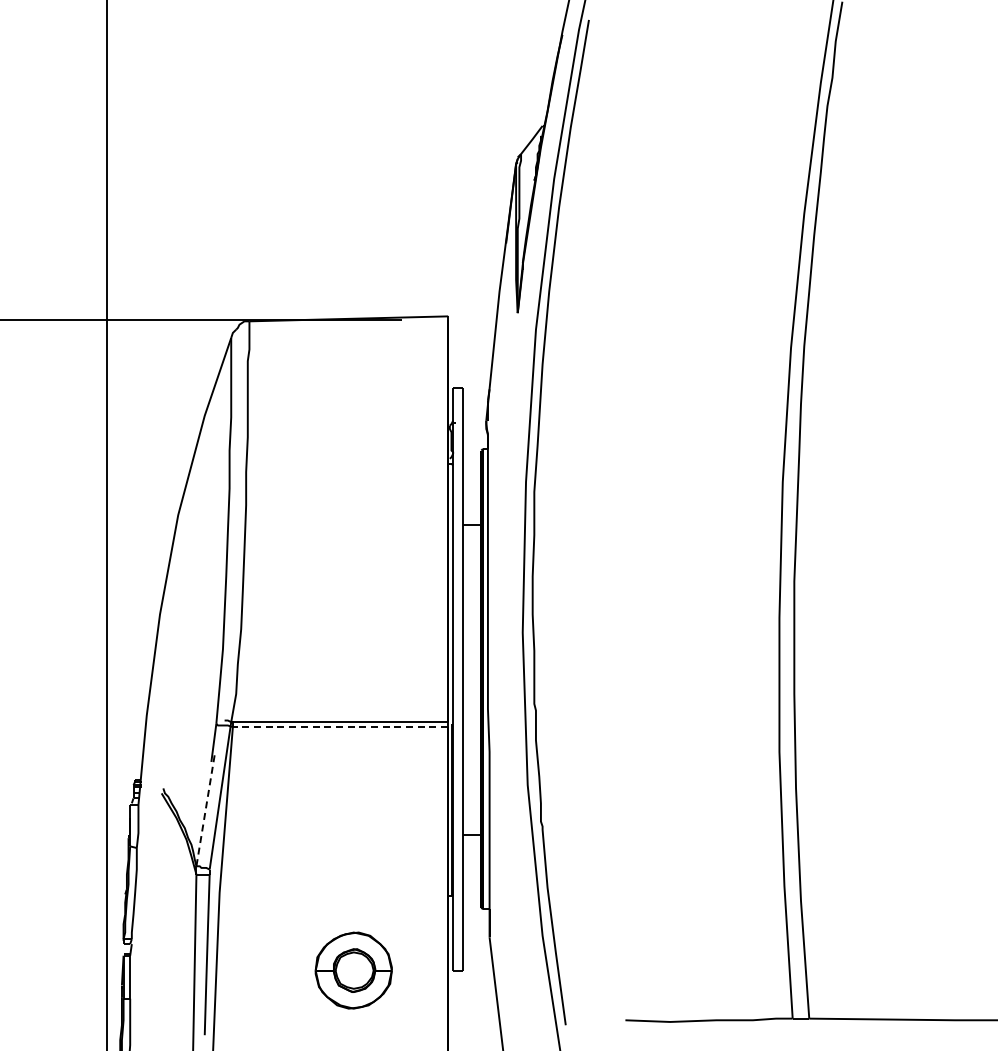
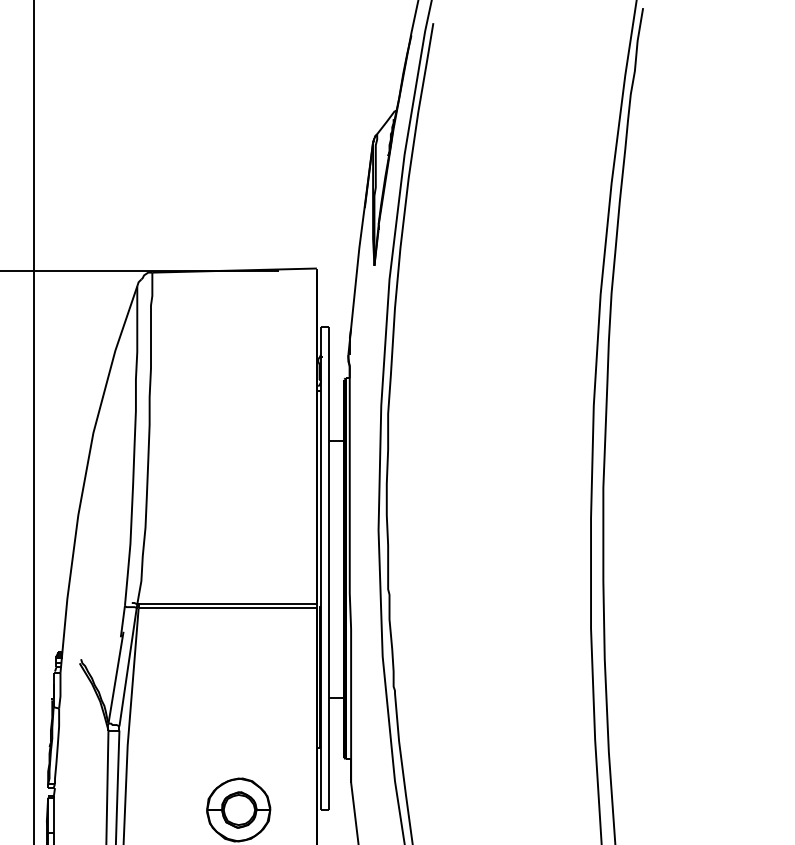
line: (340, 727) -> (227, 608), dashed -> solid
line: (205, 811) -> (115, 678), dashed -> solid

